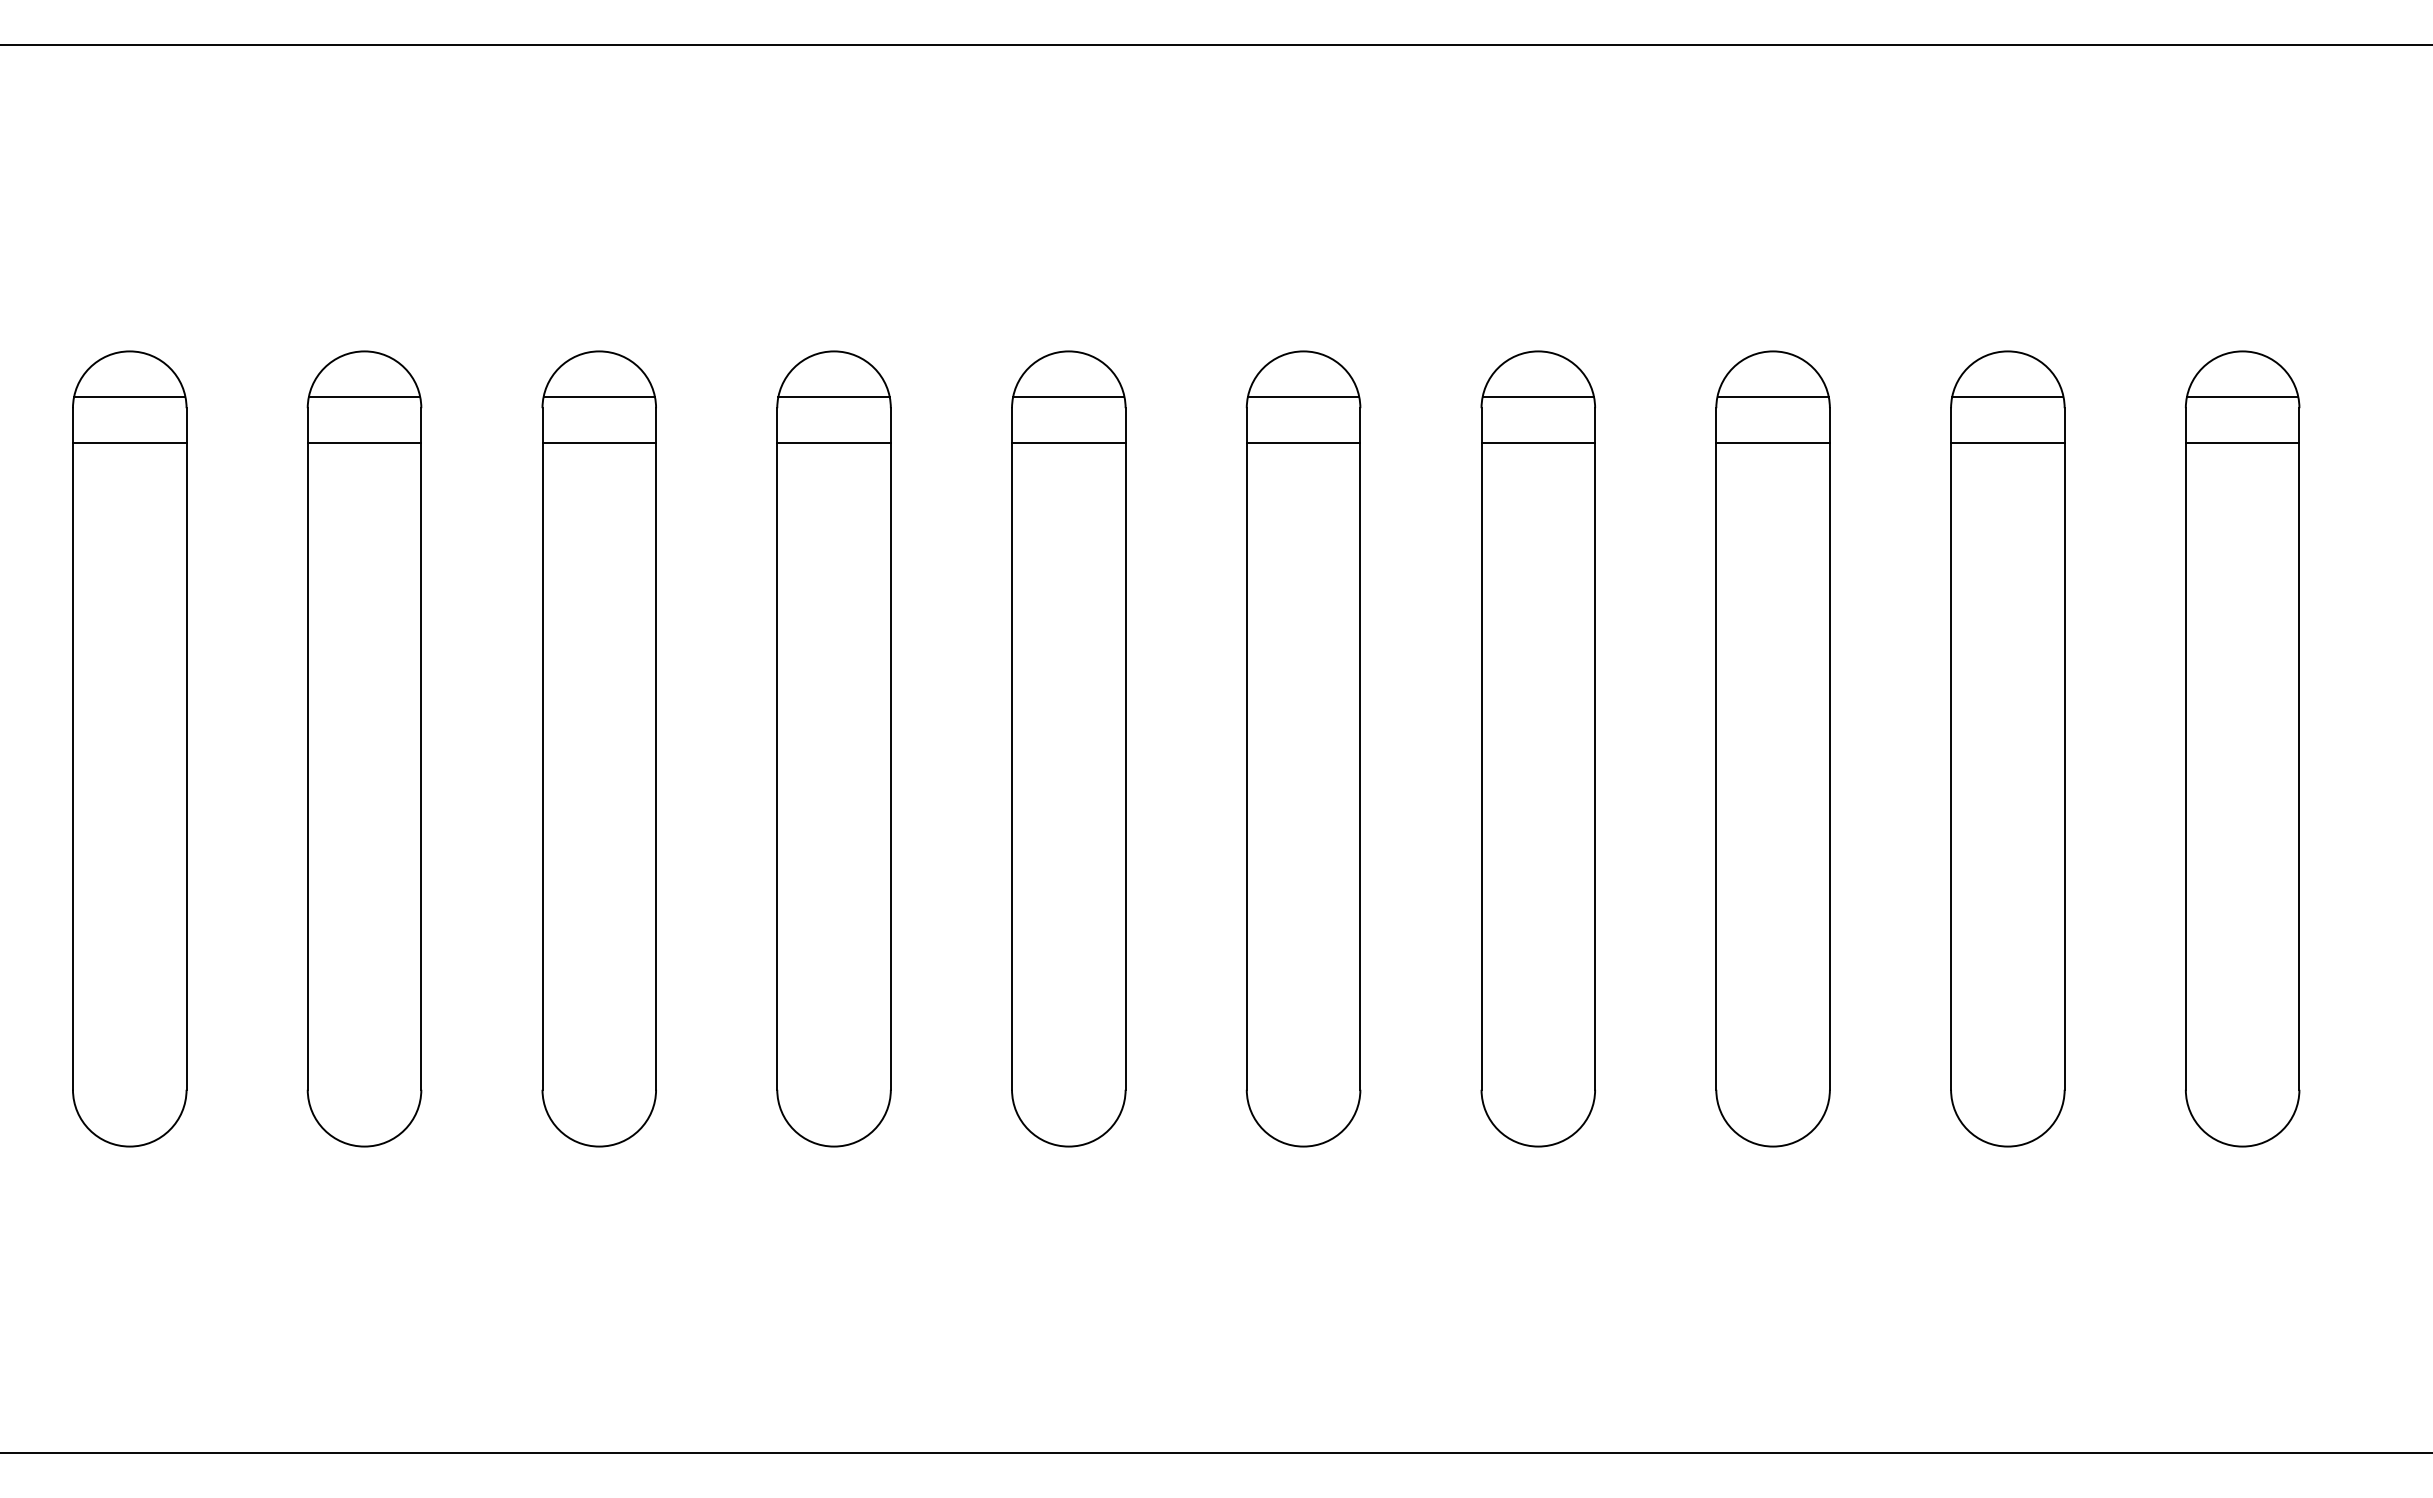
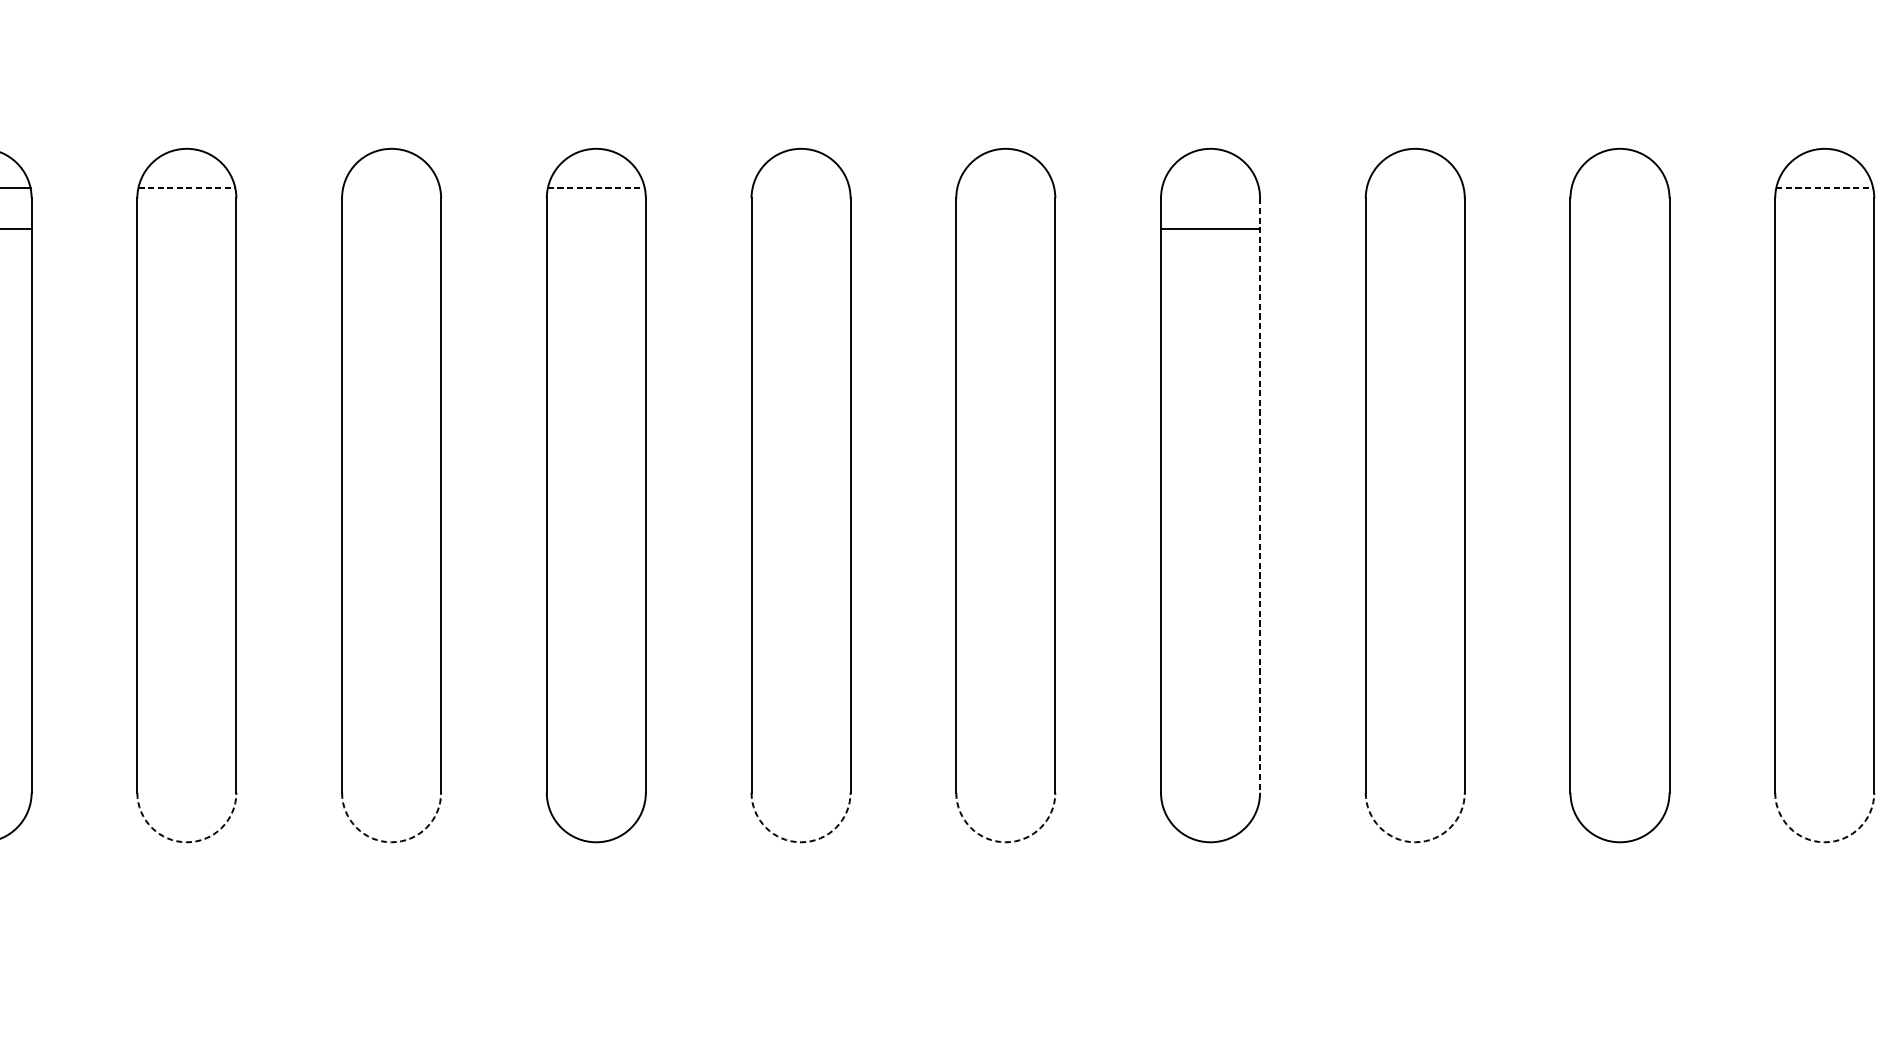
line: (364, 396) -> (186, 188), solid -> dashed
line: (598, 396) -> (390, 188), removed
line: (834, 396) -> (596, 188), solid -> dashed
line: (1068, 396) -> (800, 188), removed
line: (1303, 396) -> (1005, 188), removed
line: (1537, 396) -> (1209, 188), removed
line: (1772, 396) -> (1414, 188), removed
line: (2007, 396) -> (1619, 188), removed
line: (2242, 396) -> (1824, 188), solid -> dashed
line: (364, 443) -> (186, 229), removed
line: (599, 443) -> (391, 229), removed
line: (833, 443) -> (595, 229), removed
line: (1068, 443) -> (800, 229), removed
line: (1303, 443) -> (1005, 229), removed
line: (1772, 443) -> (1414, 229), removed
line: (2007, 443) -> (1619, 229), removed
line: (2242, 443) -> (1824, 229), removed
line: (1595, 749) -> (1260, 495), solid -> dashed
arc: (364, 1146) -> (186, 842), solid -> dashed
arc: (599, 1146) -> (391, 842), solid -> dashed
arc: (1068, 1146) -> (800, 842), solid -> dashed
arc: (1303, 1146) -> (1005, 842), solid -> dashed
arc: (1773, 1146) -> (1415, 842), solid -> dashed
arc: (2242, 1146) -> (1824, 842), solid -> dashed

